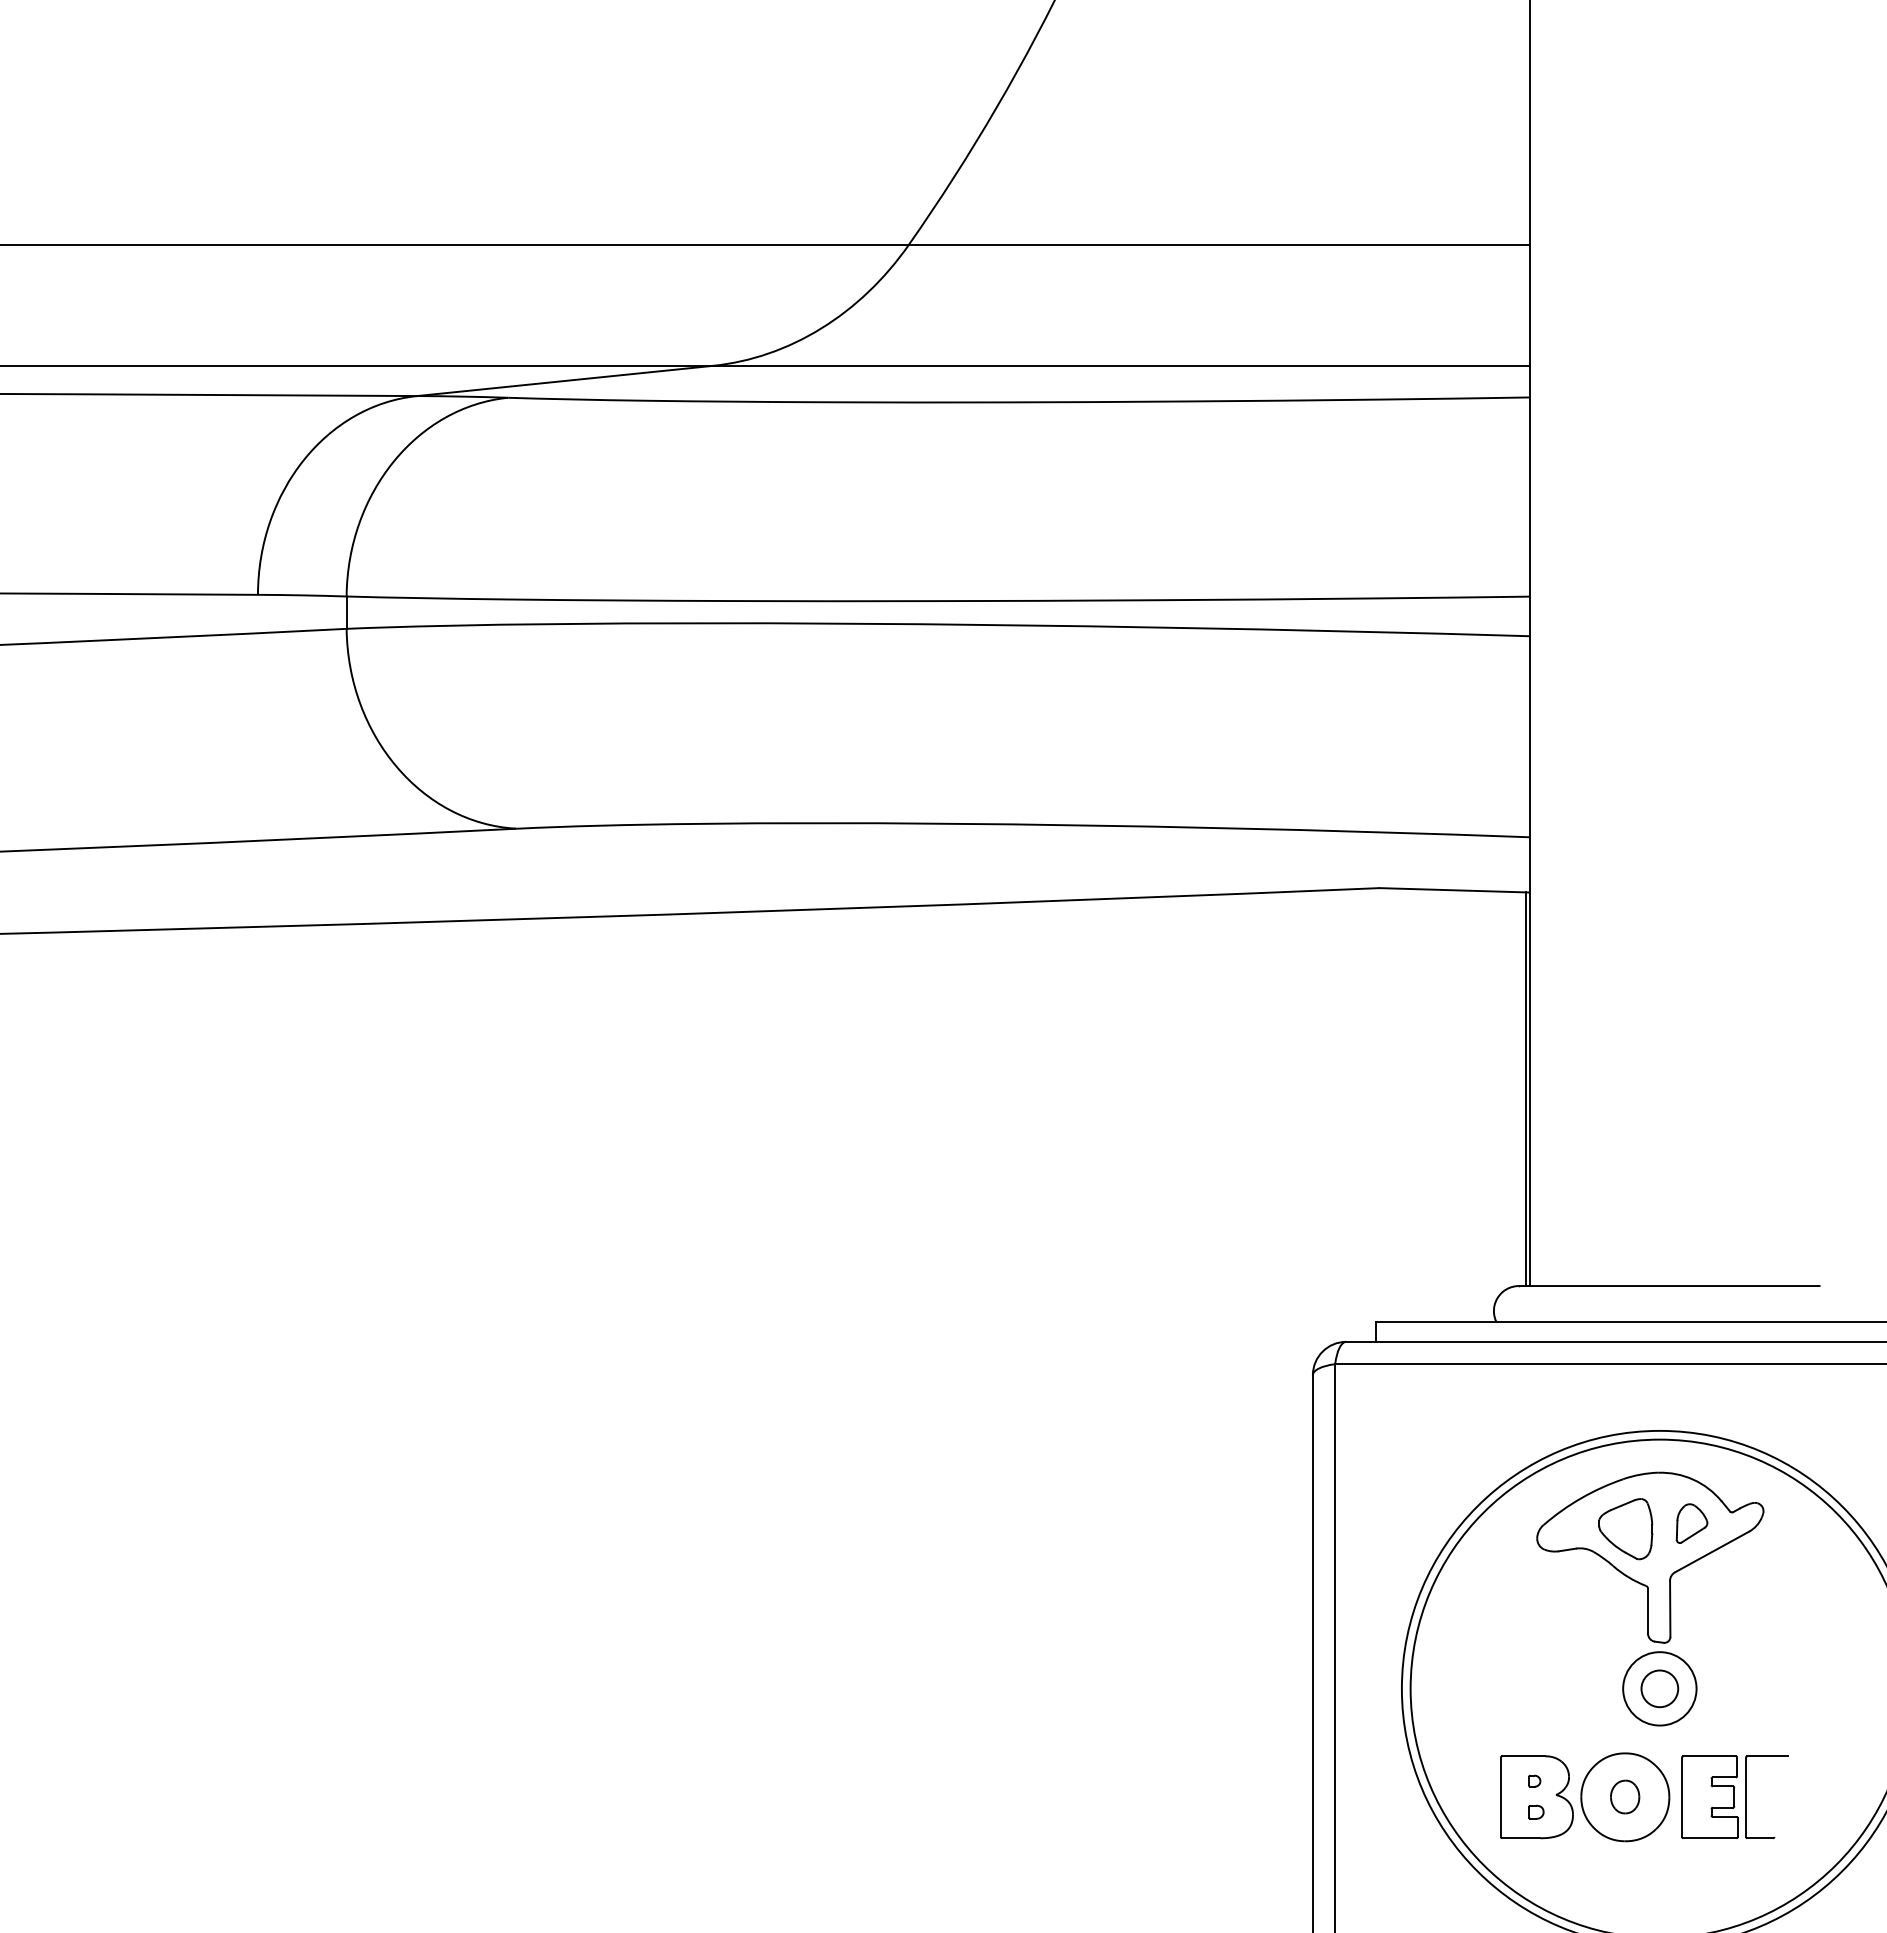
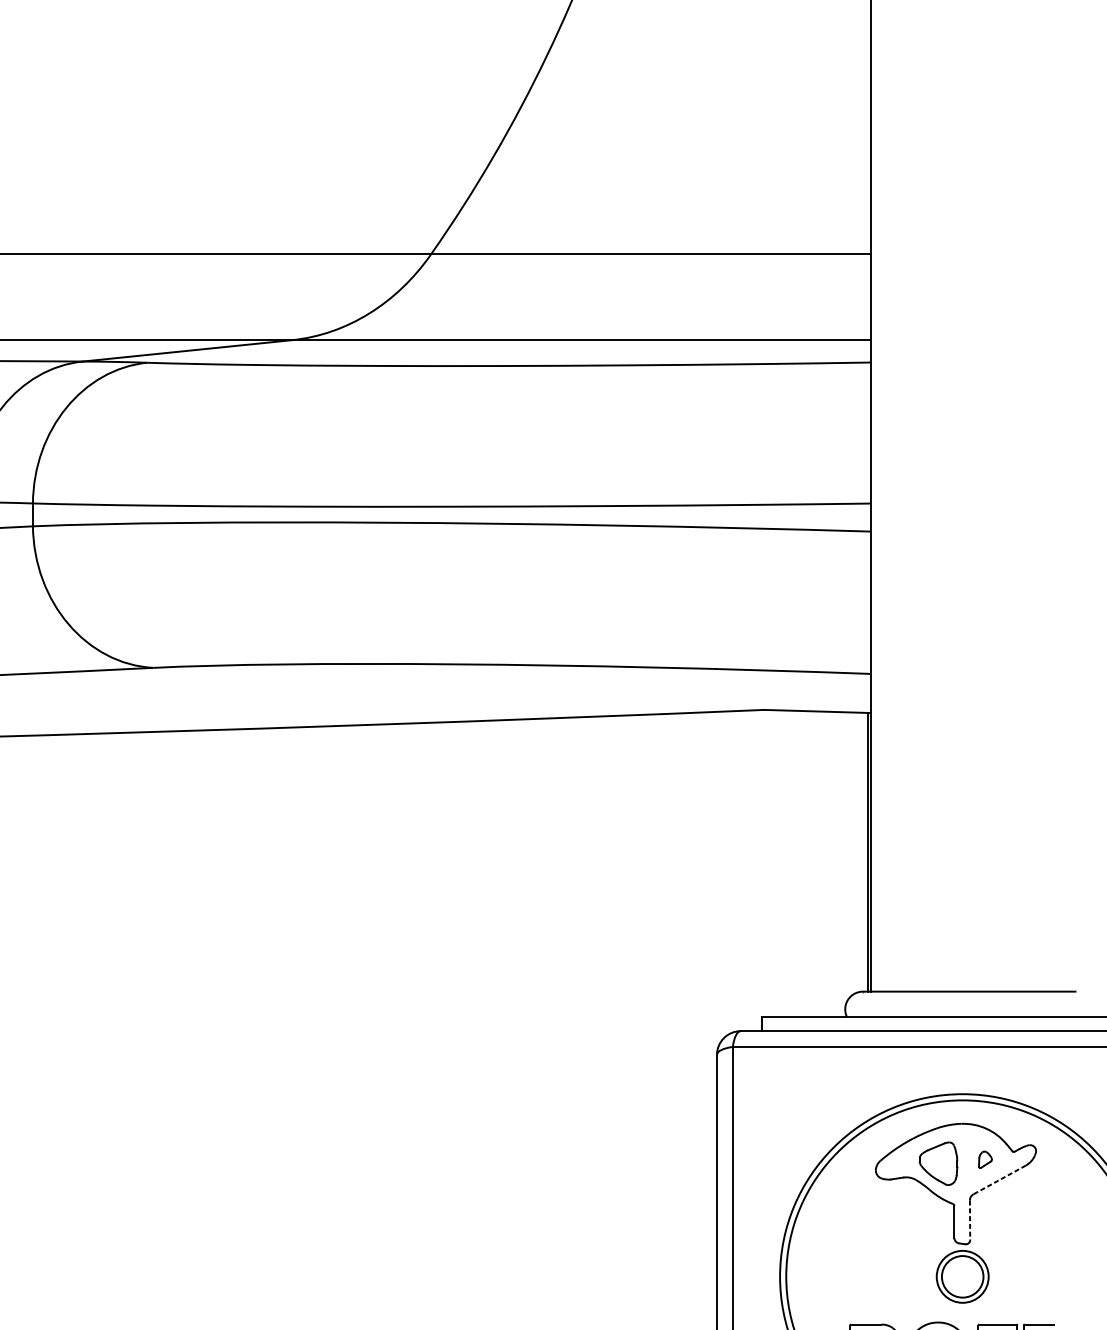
part: (1691, 1523) -> (985, 1159), size x0.6
line: (1711, 1552) -> (999, 1180), solid -> dashed
line: (1670, 1608) -> (970, 1219), solid -> dashed
circle: (1659, 1688) -> (962, 1276), size x1.6

